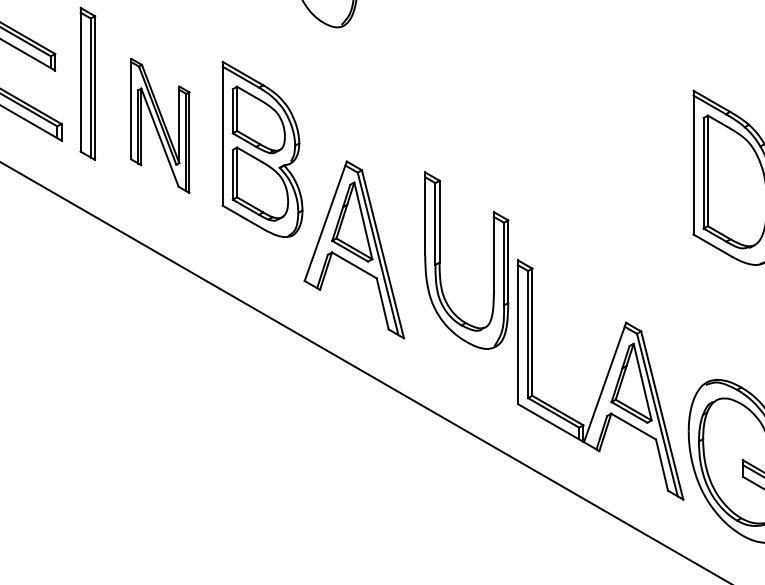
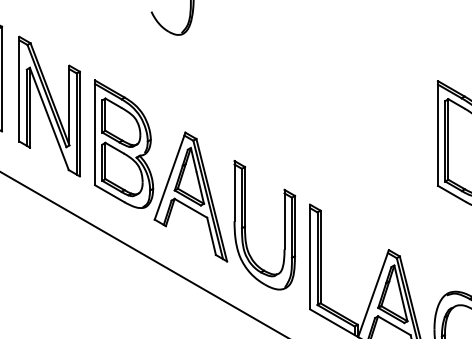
part: (159, 125) -> (48, 106), size x1.43
part: (262, 148) -> (124, 143), moved
part: (440, 260) -> (245, 225), moved

